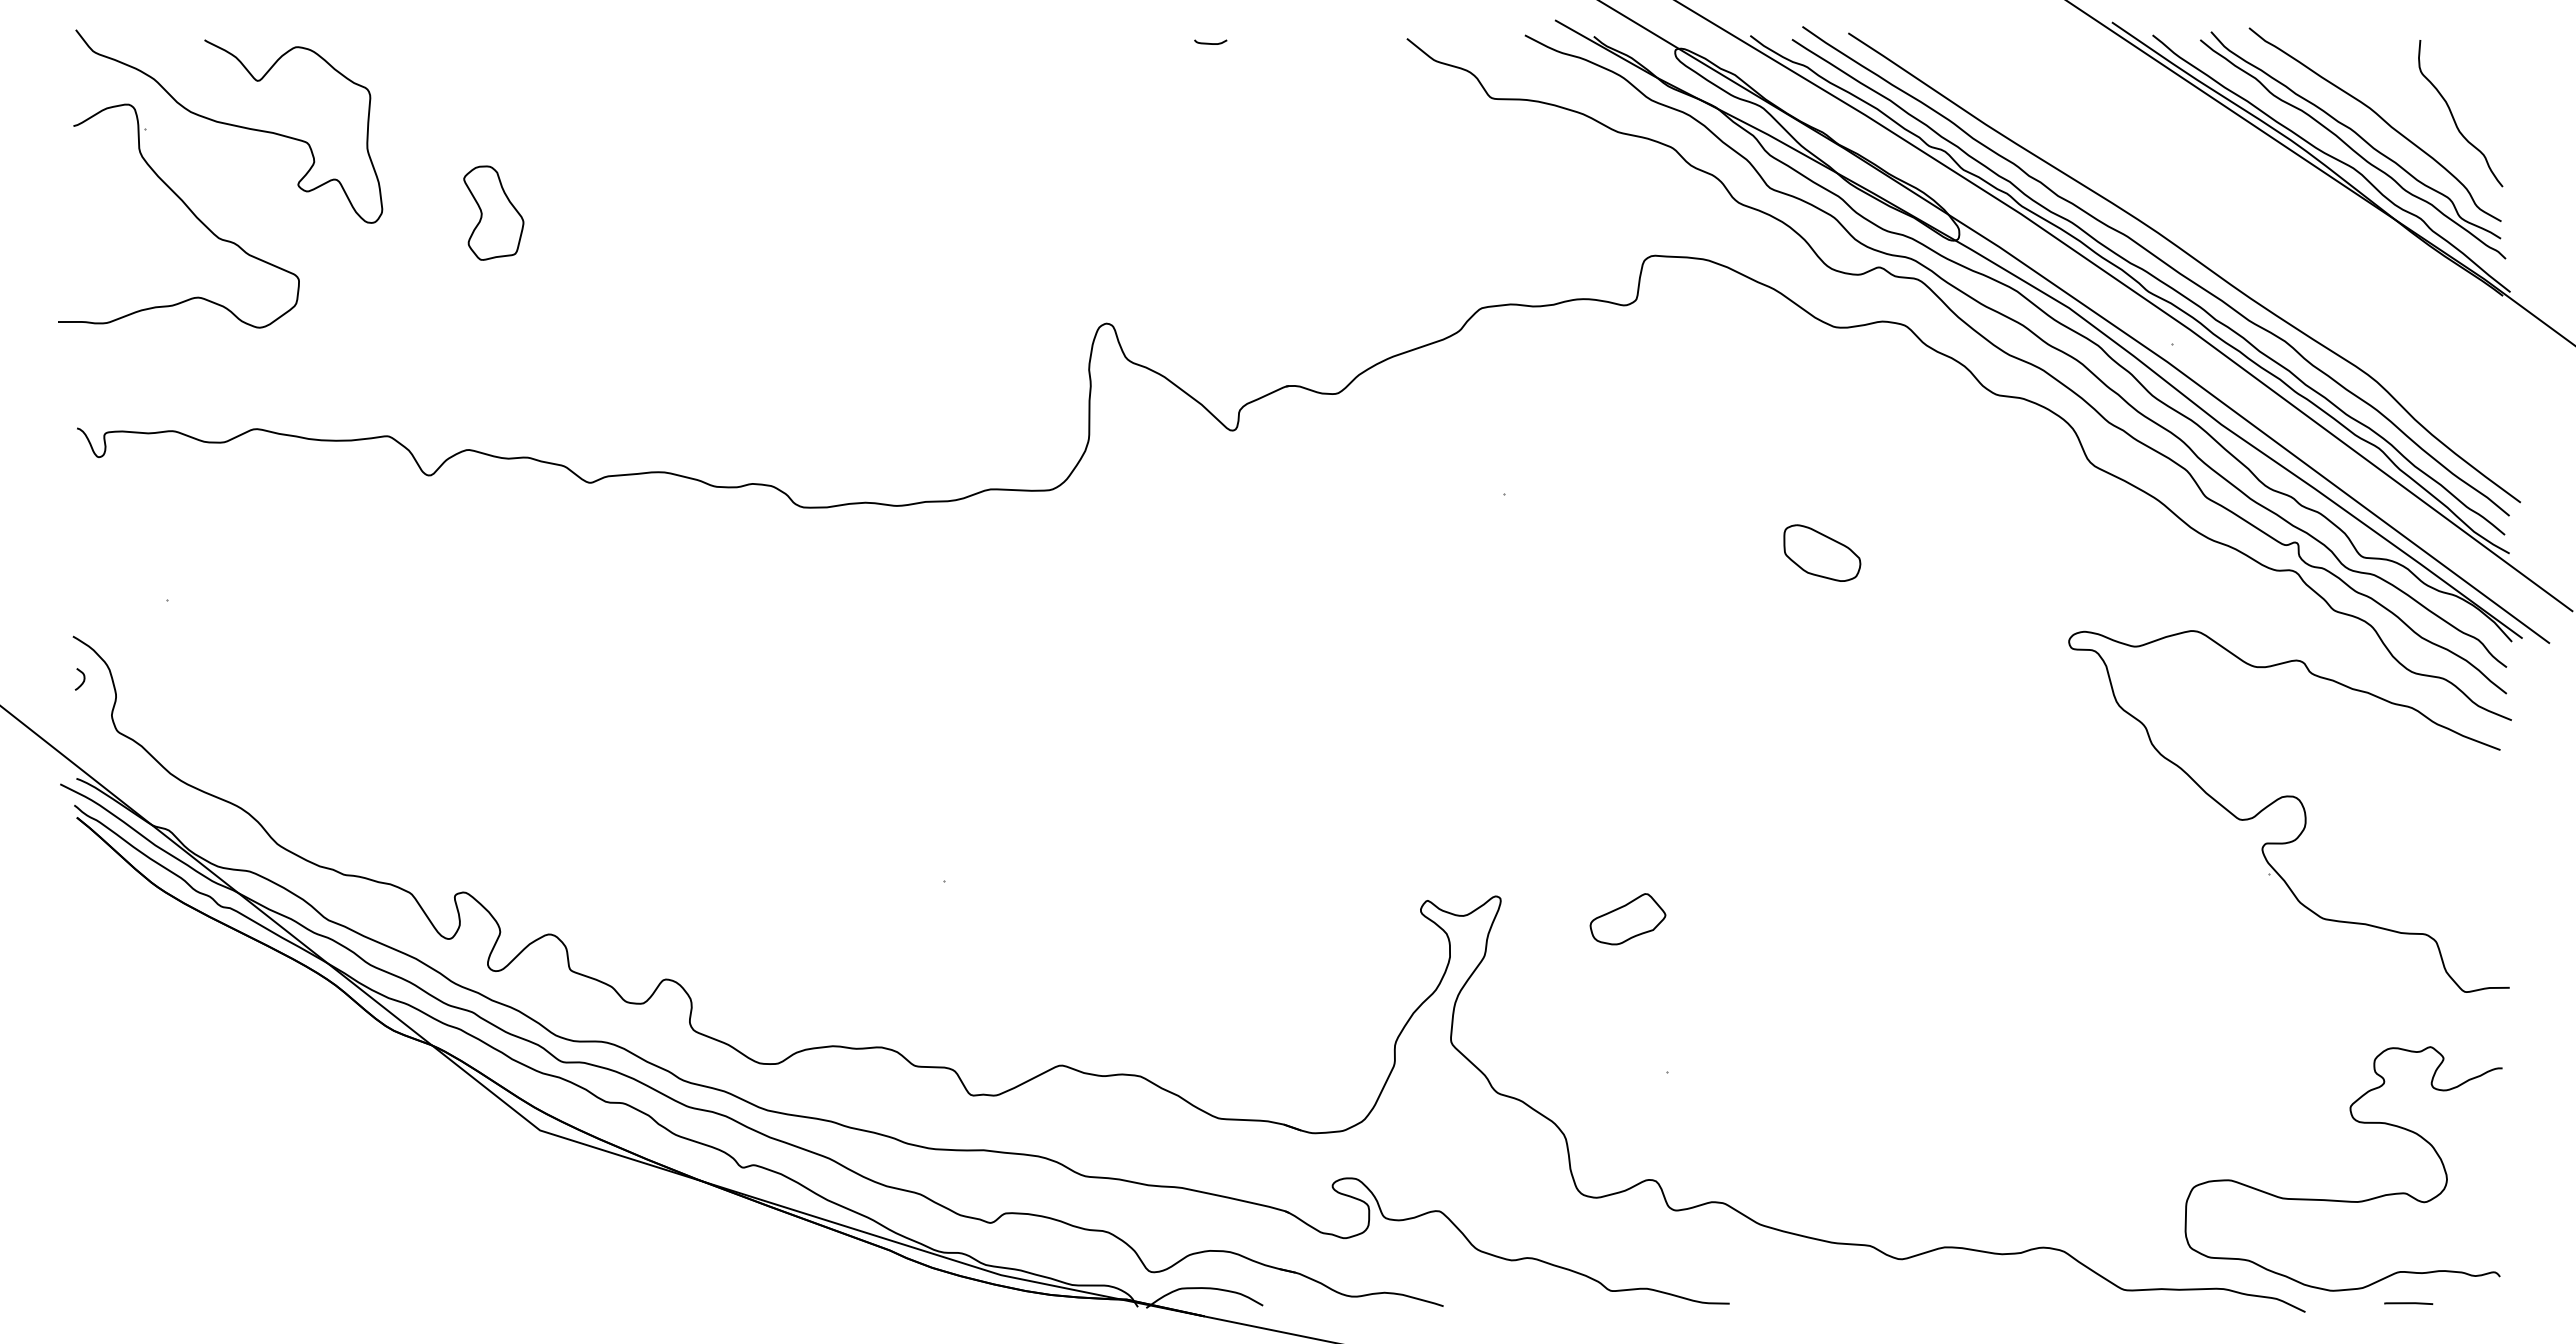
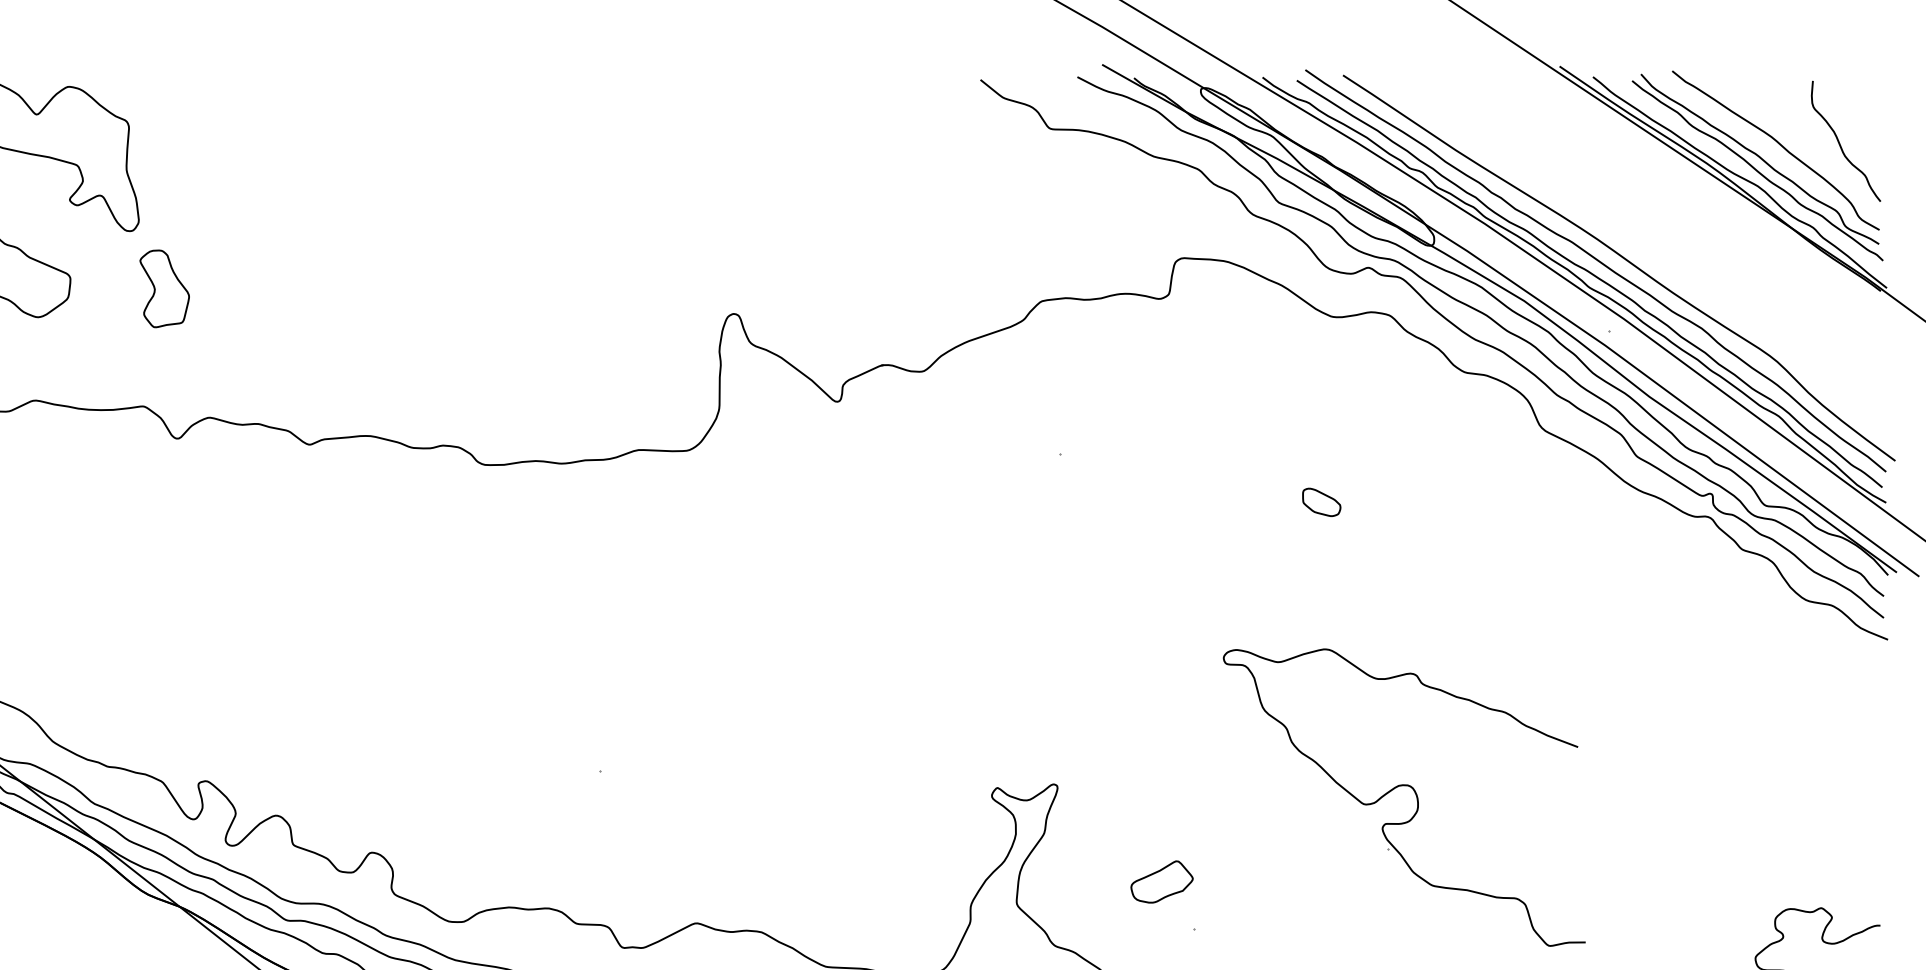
curve: (1210, 43) -> (819, 83), removed
part: (493, 212) -> (164, 288), moved
part: (1822, 552) -> (1321, 501), size x0.6
part: (2288, 797) -> (1403, 786), moved
part: (1627, 919) -> (1161, 882), moved

